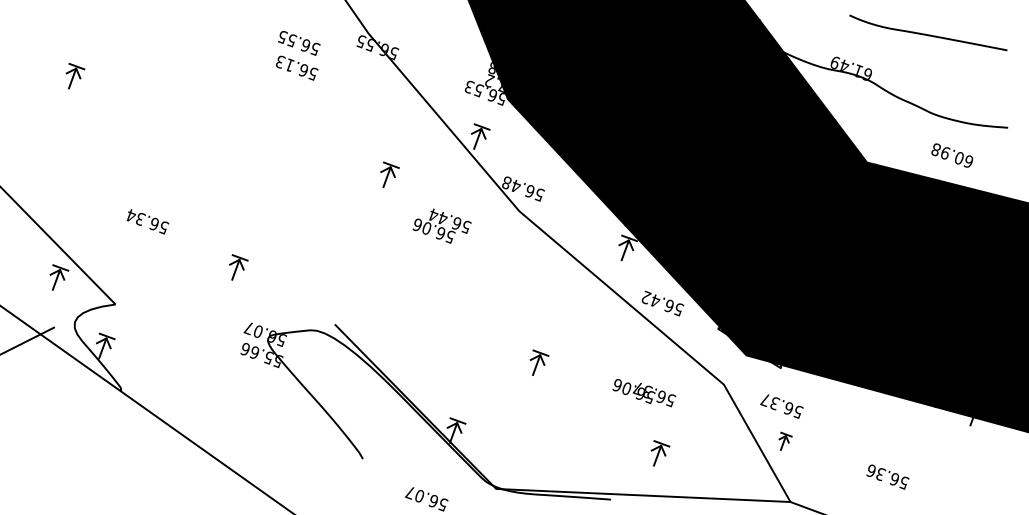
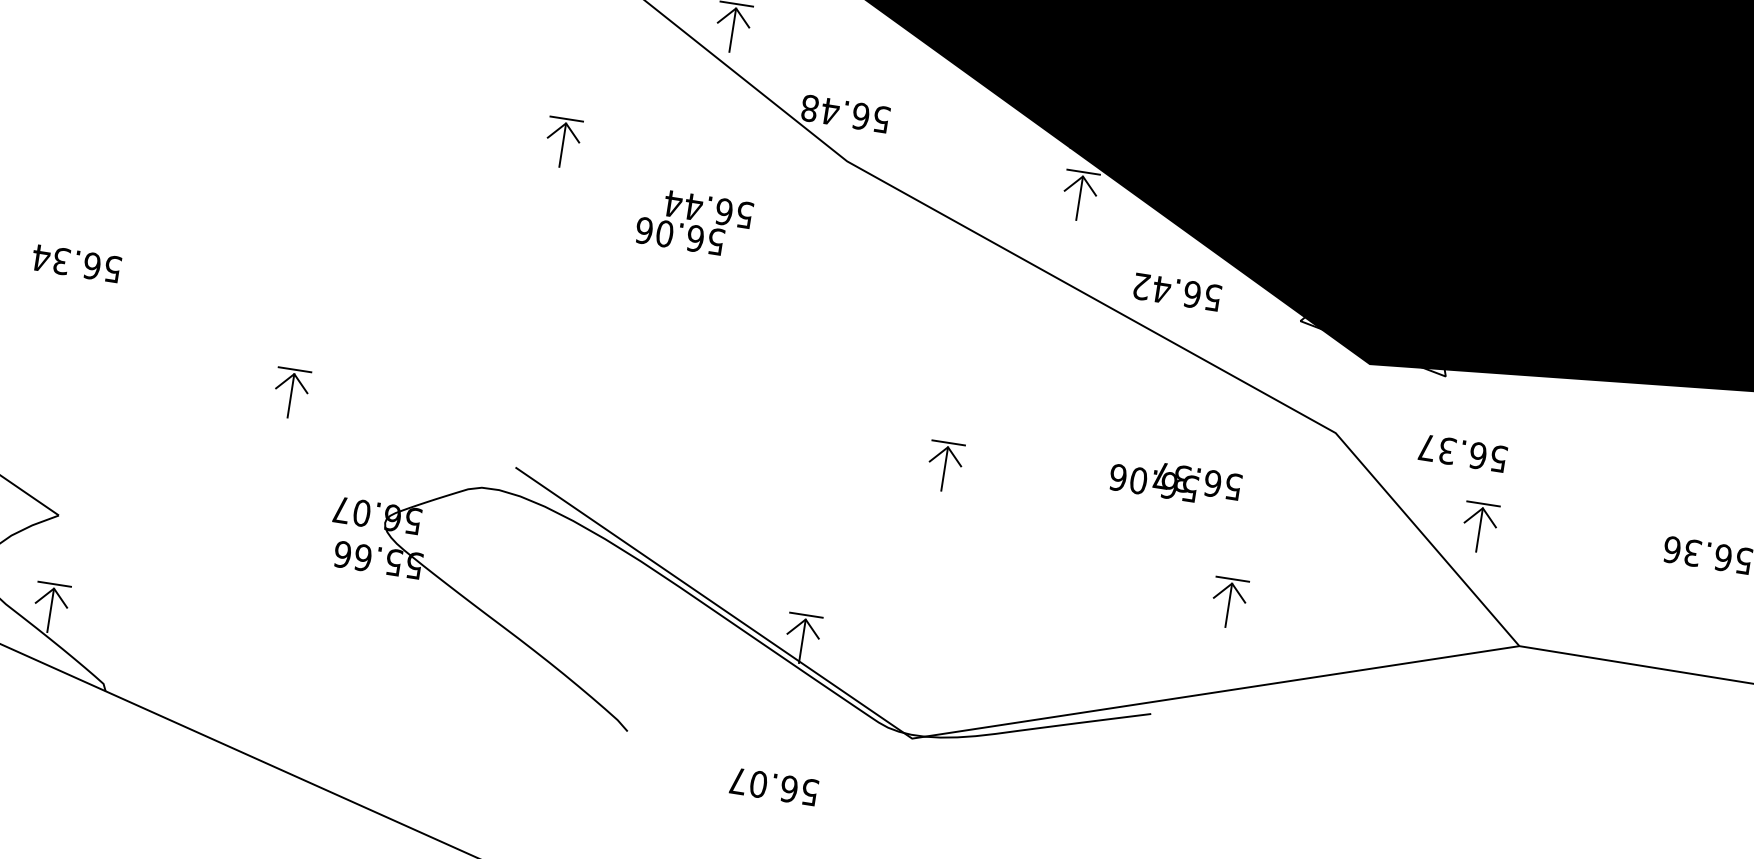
text: (147, 221) -> (76, 263), moved
part: (785, 441) -> (1484, 524), size x1.43

